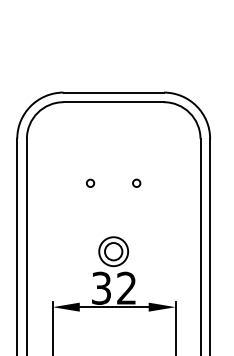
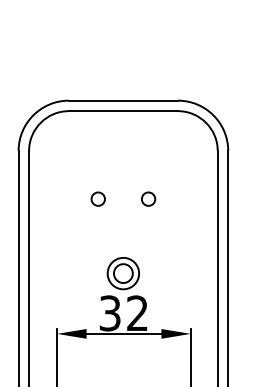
circle: (90, 183) -> (98, 199), size x1.67
circle: (136, 183) -> (148, 199), size x1.67

